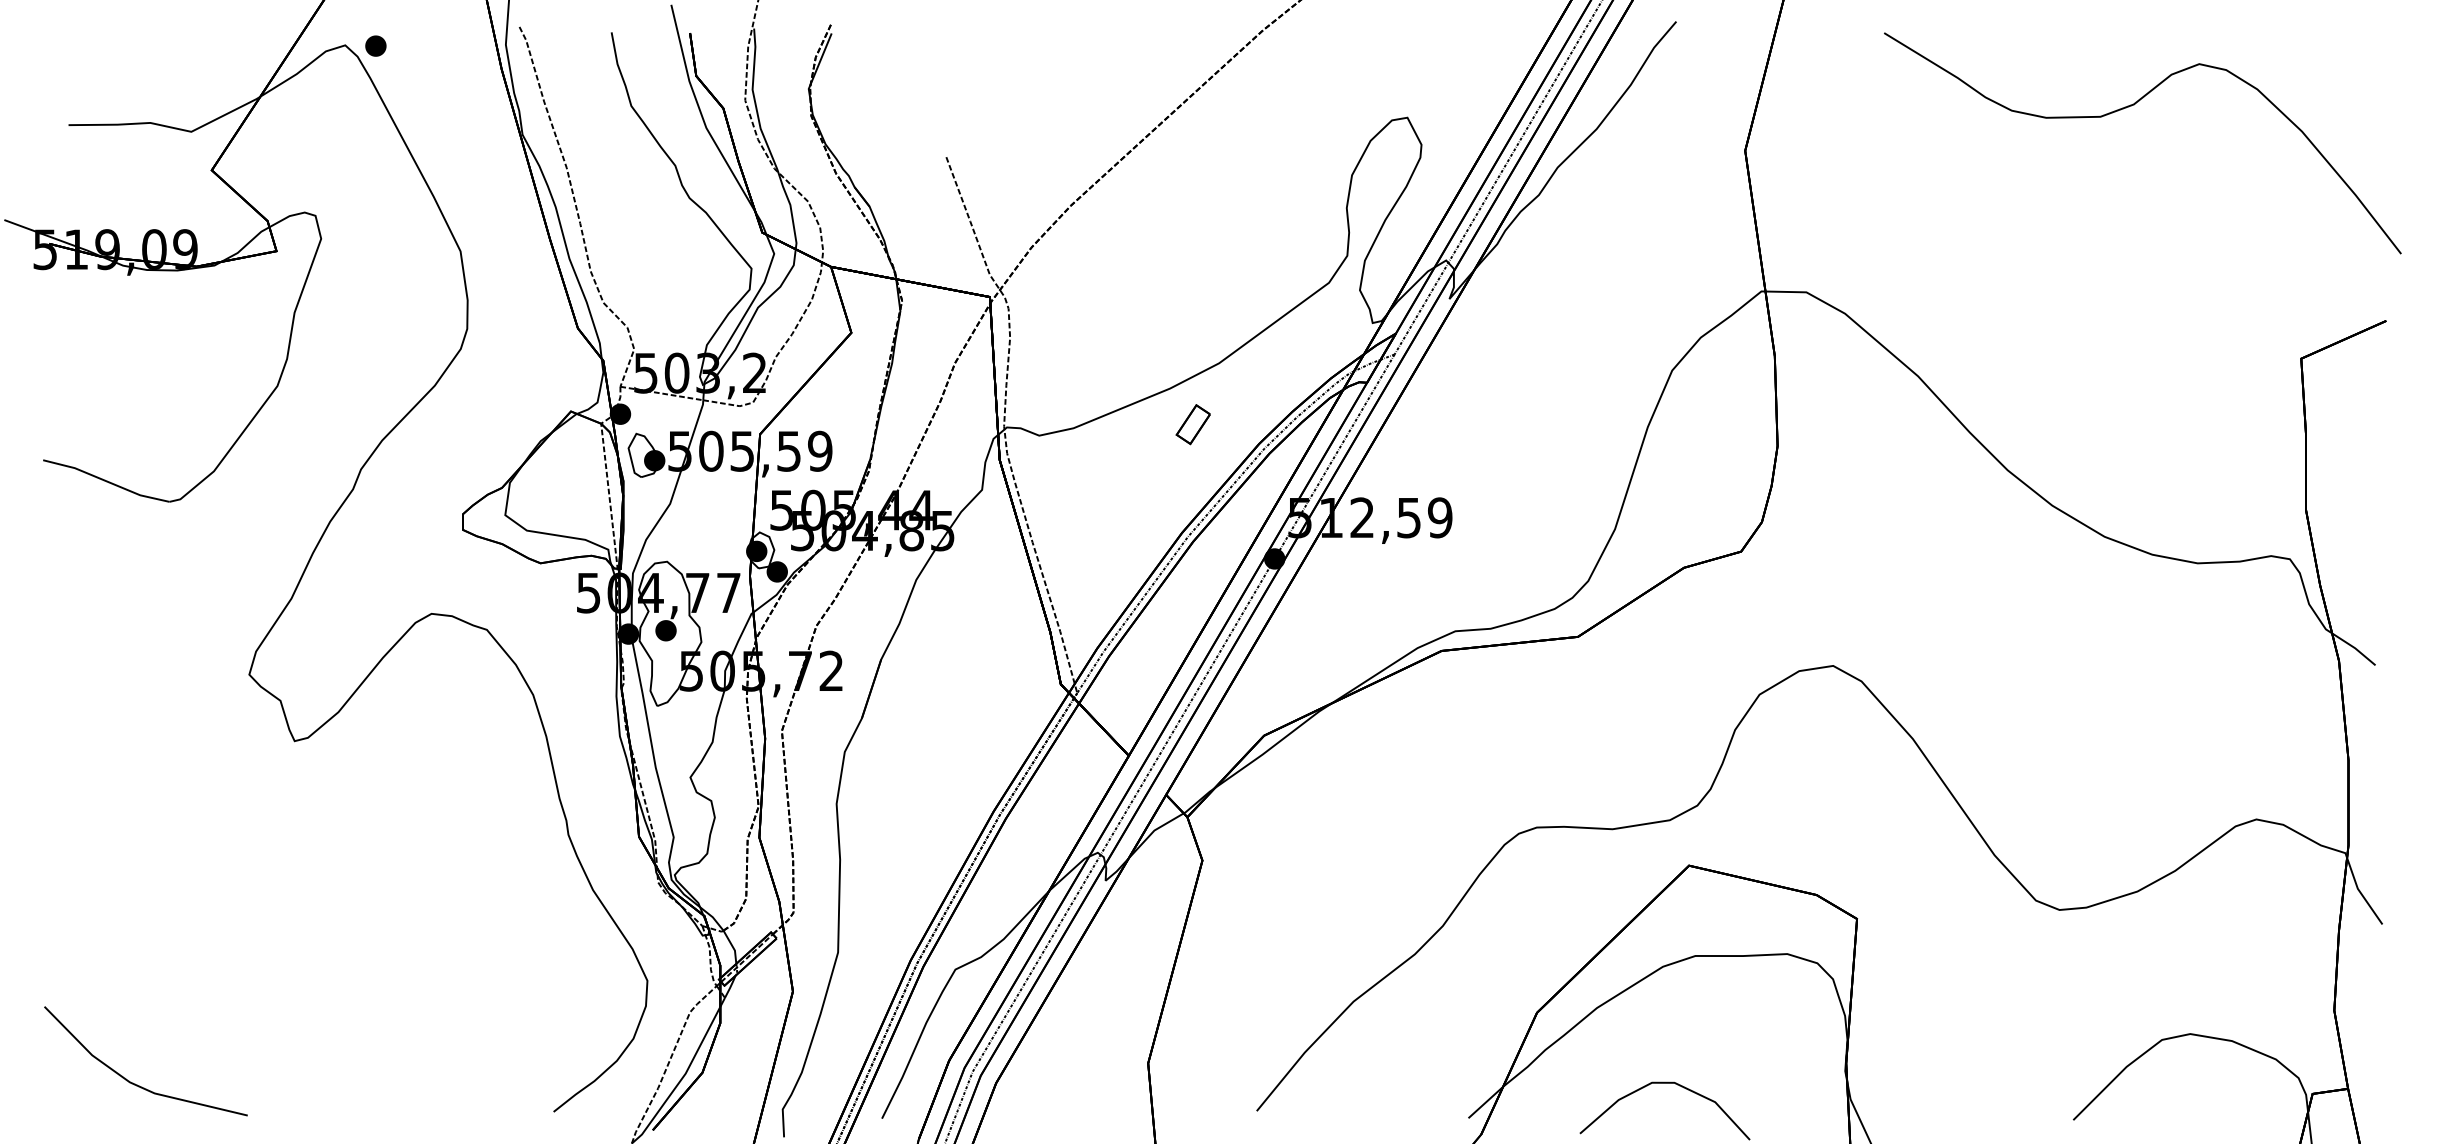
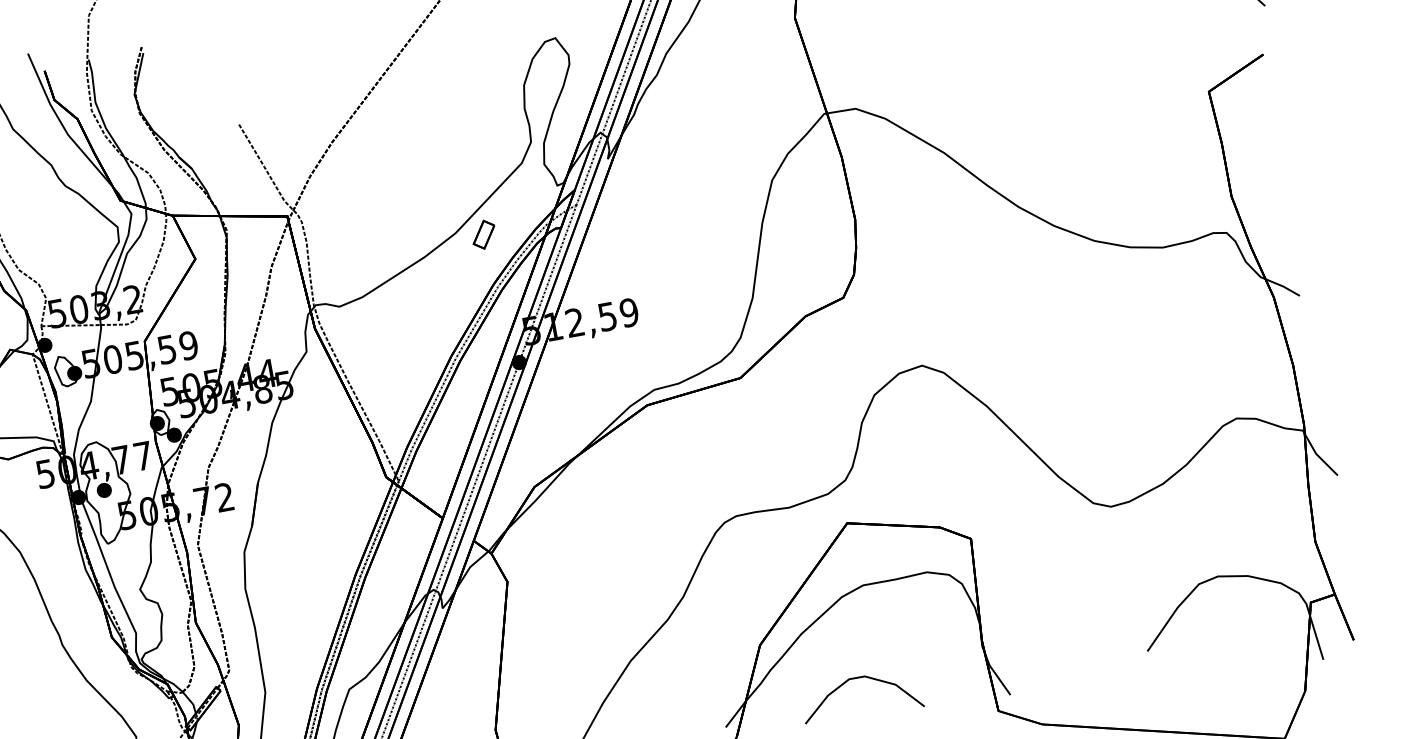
part: (1192, 424) -> (483, 234), moved

